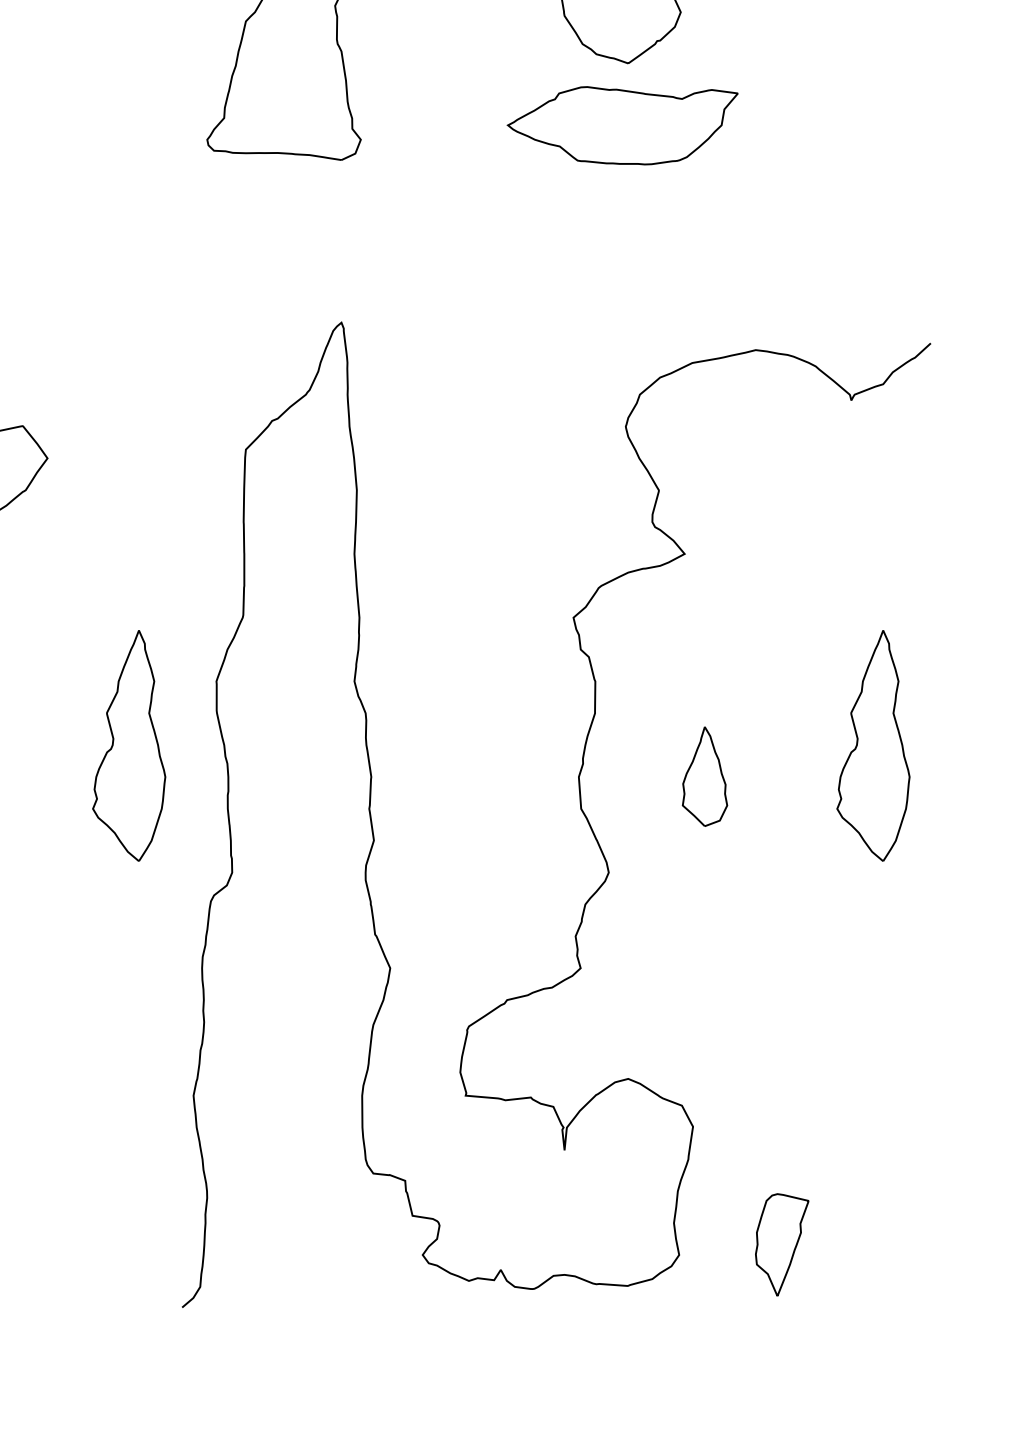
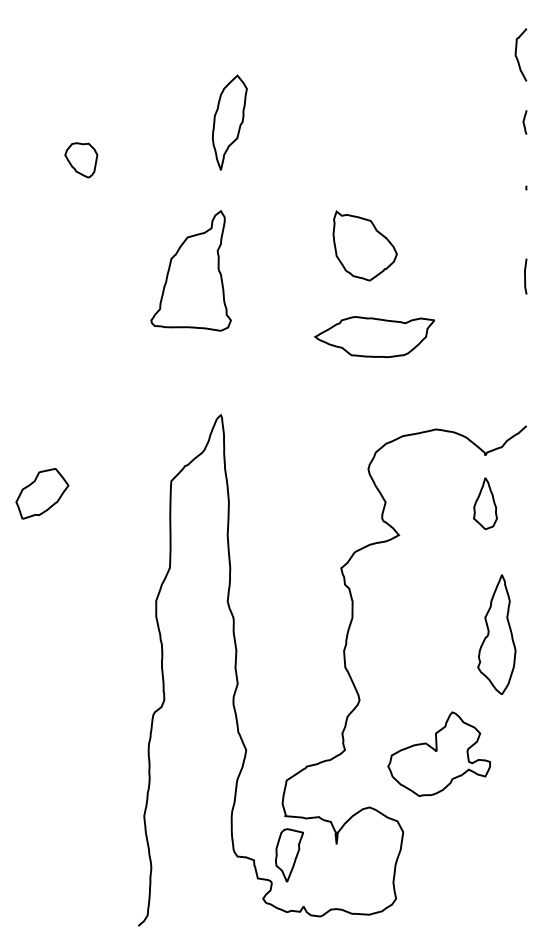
line: (928, 55) -> (525, 276), added
part: (622, 126) -> (374, 337), moved
part: (128, 745) -> (110, 634), removed
part: (705, 776) -> (485, 503), moved
part: (760, 974) -> (438, 753), added
part: (782, 1244) -> (289, 855), moved

